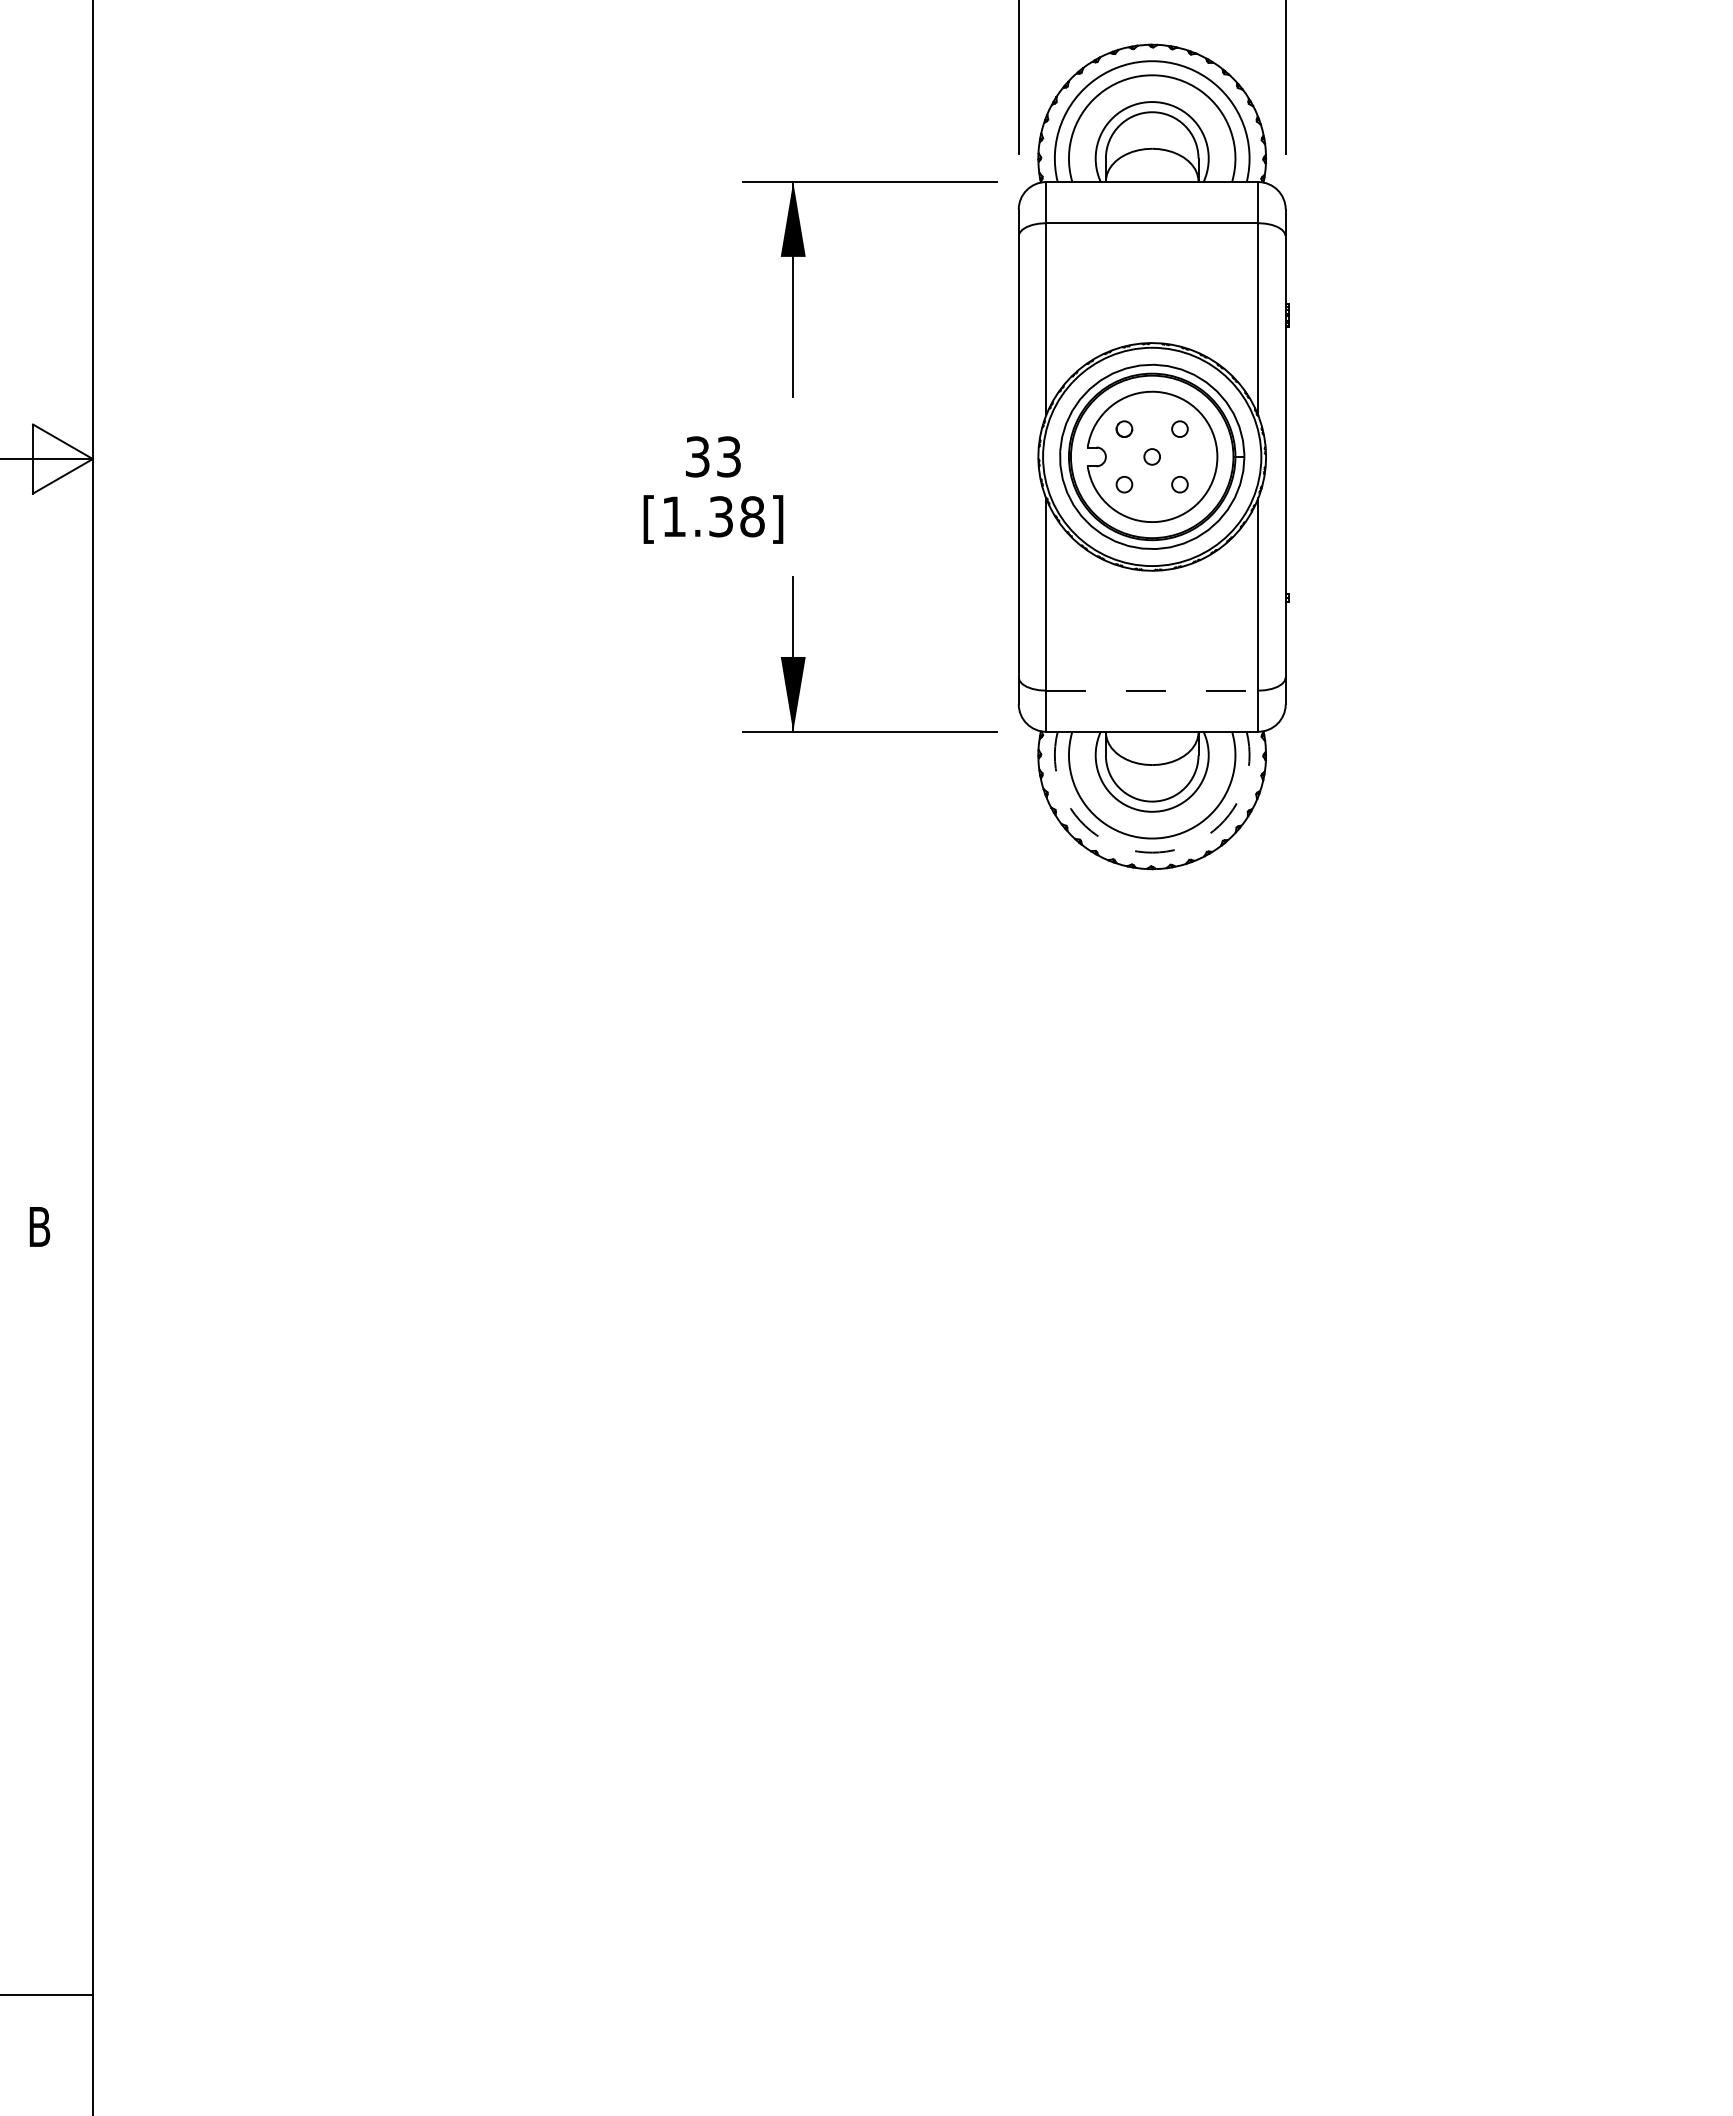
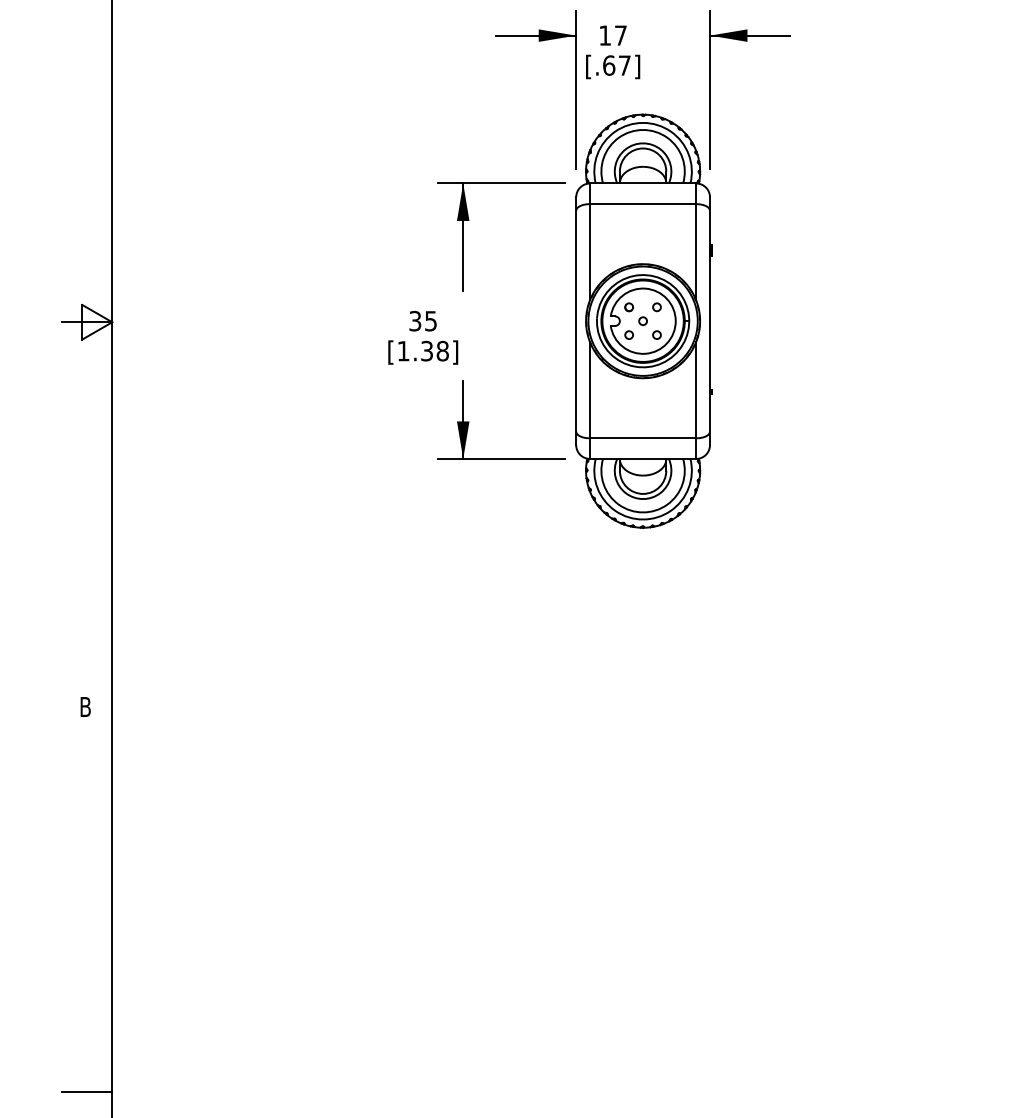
text: (727, 455) -> (430, 320), 33 -> 35
line: (1153, 690) -> (643, 438), dashed -> solid
arc: (1153, 852) -> (643, 519), dashed -> solid

